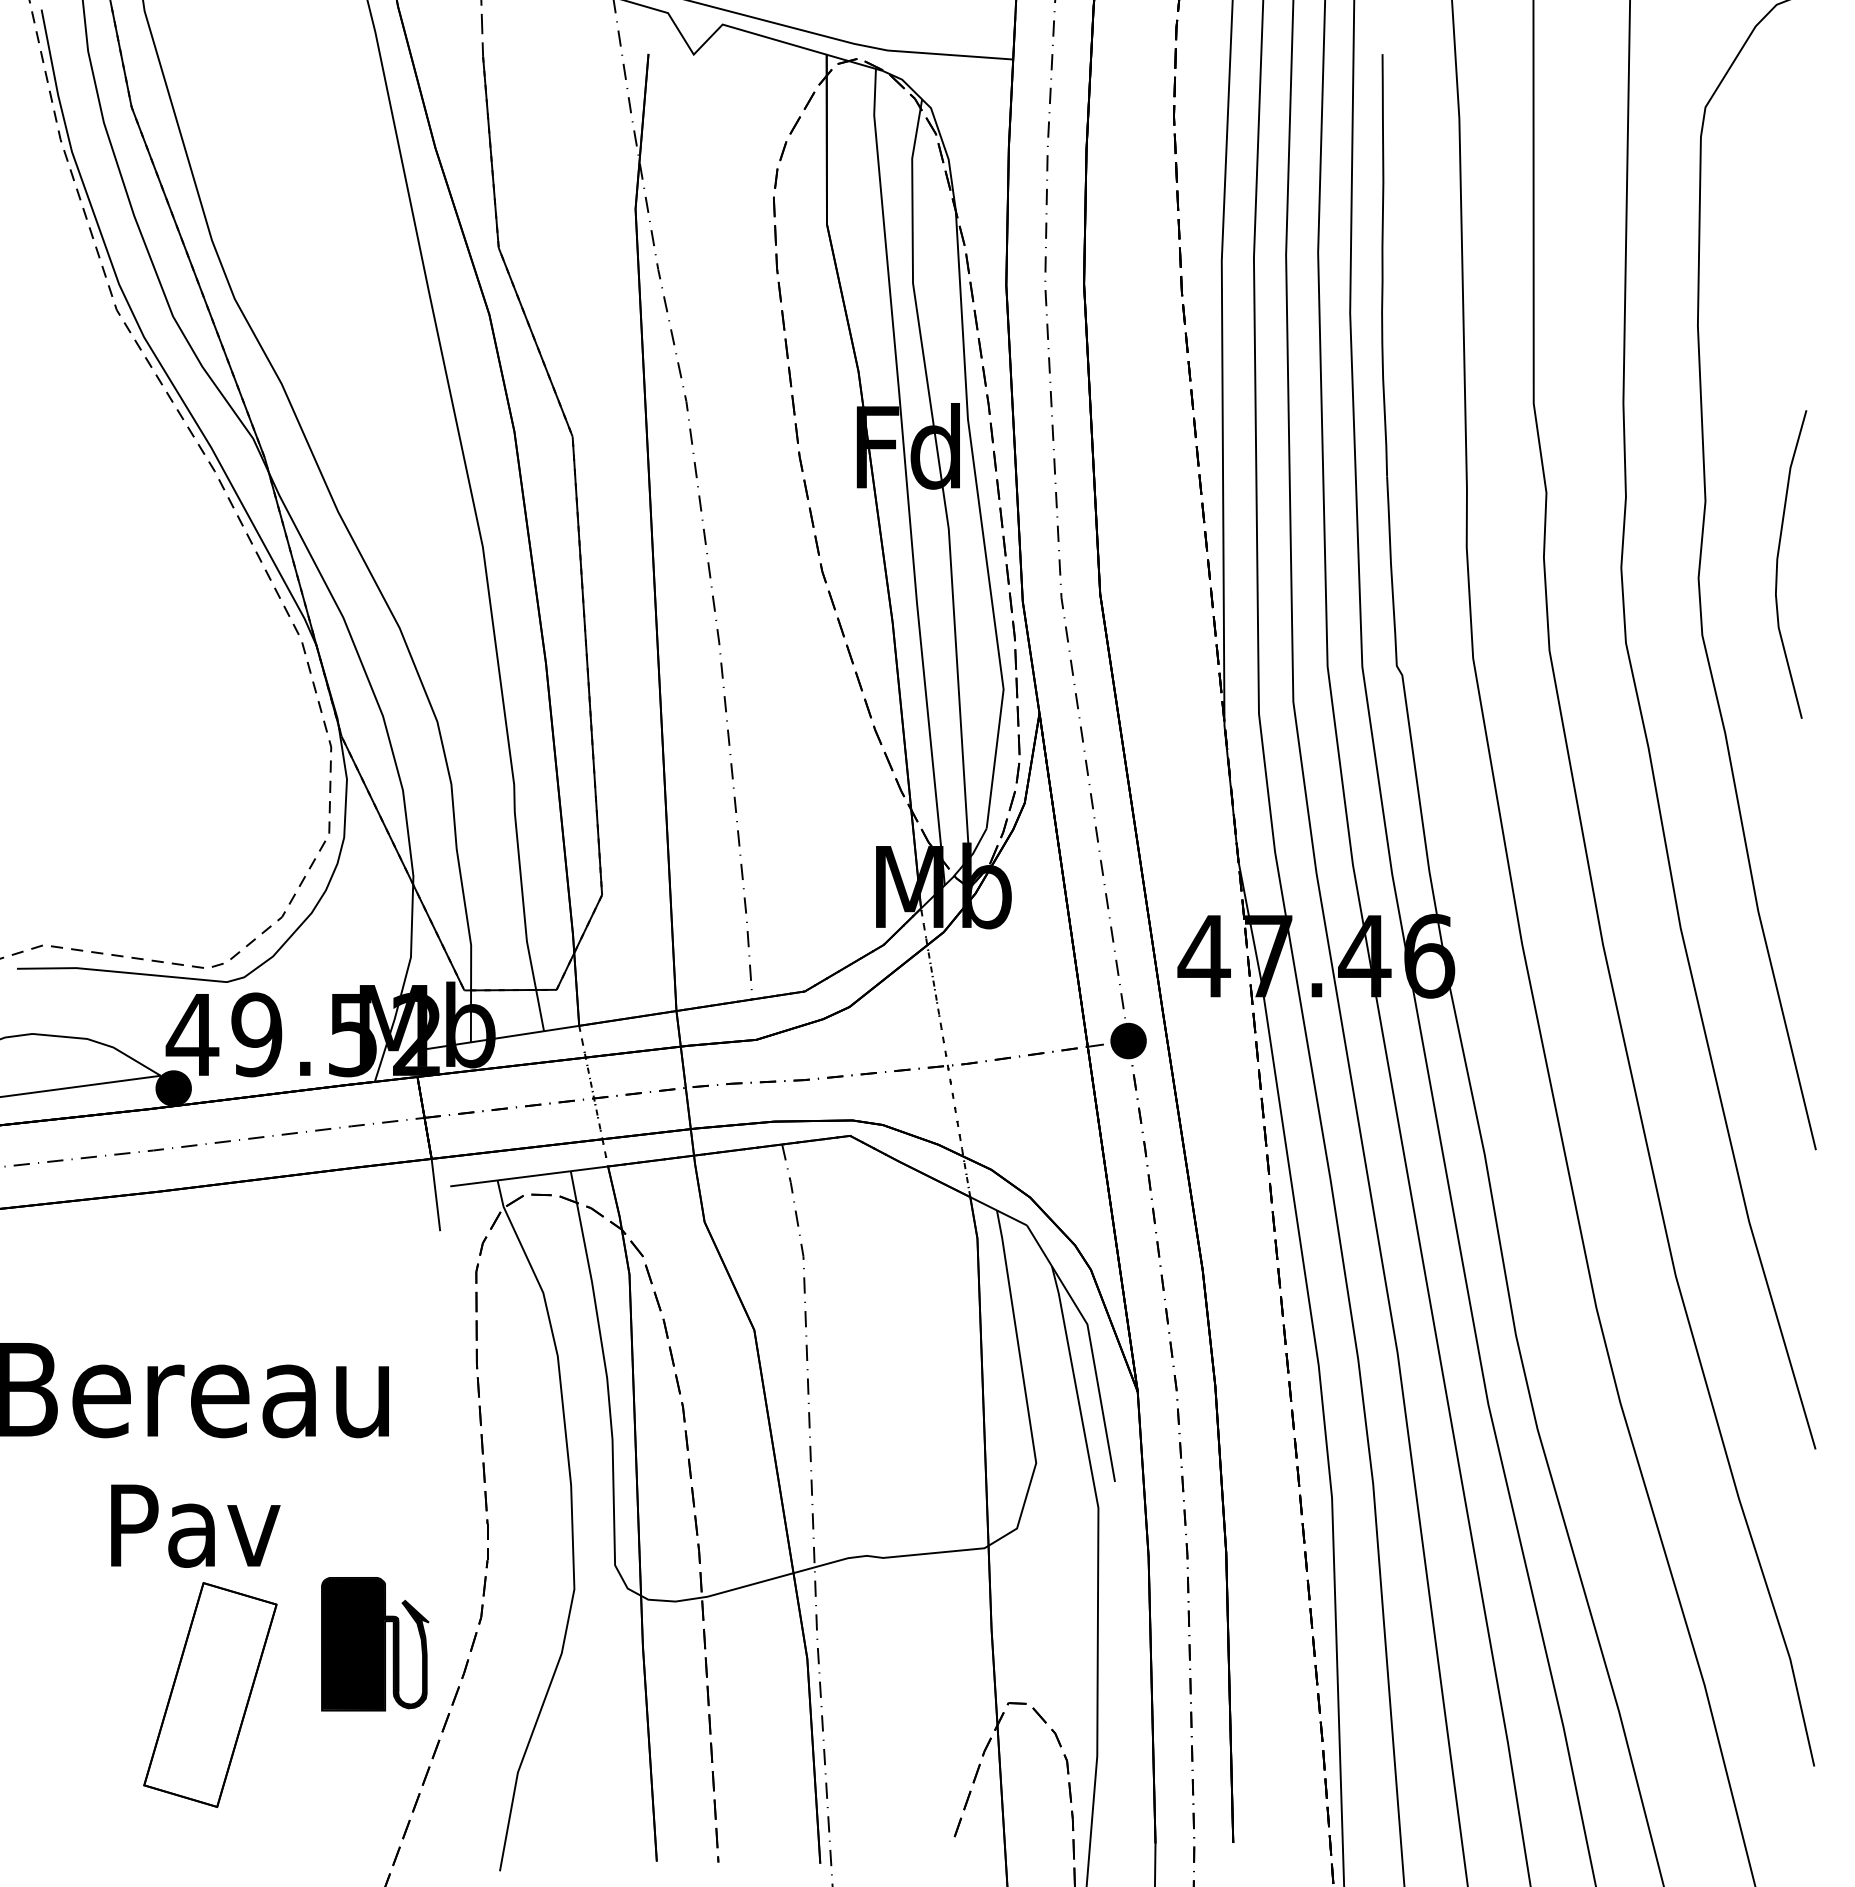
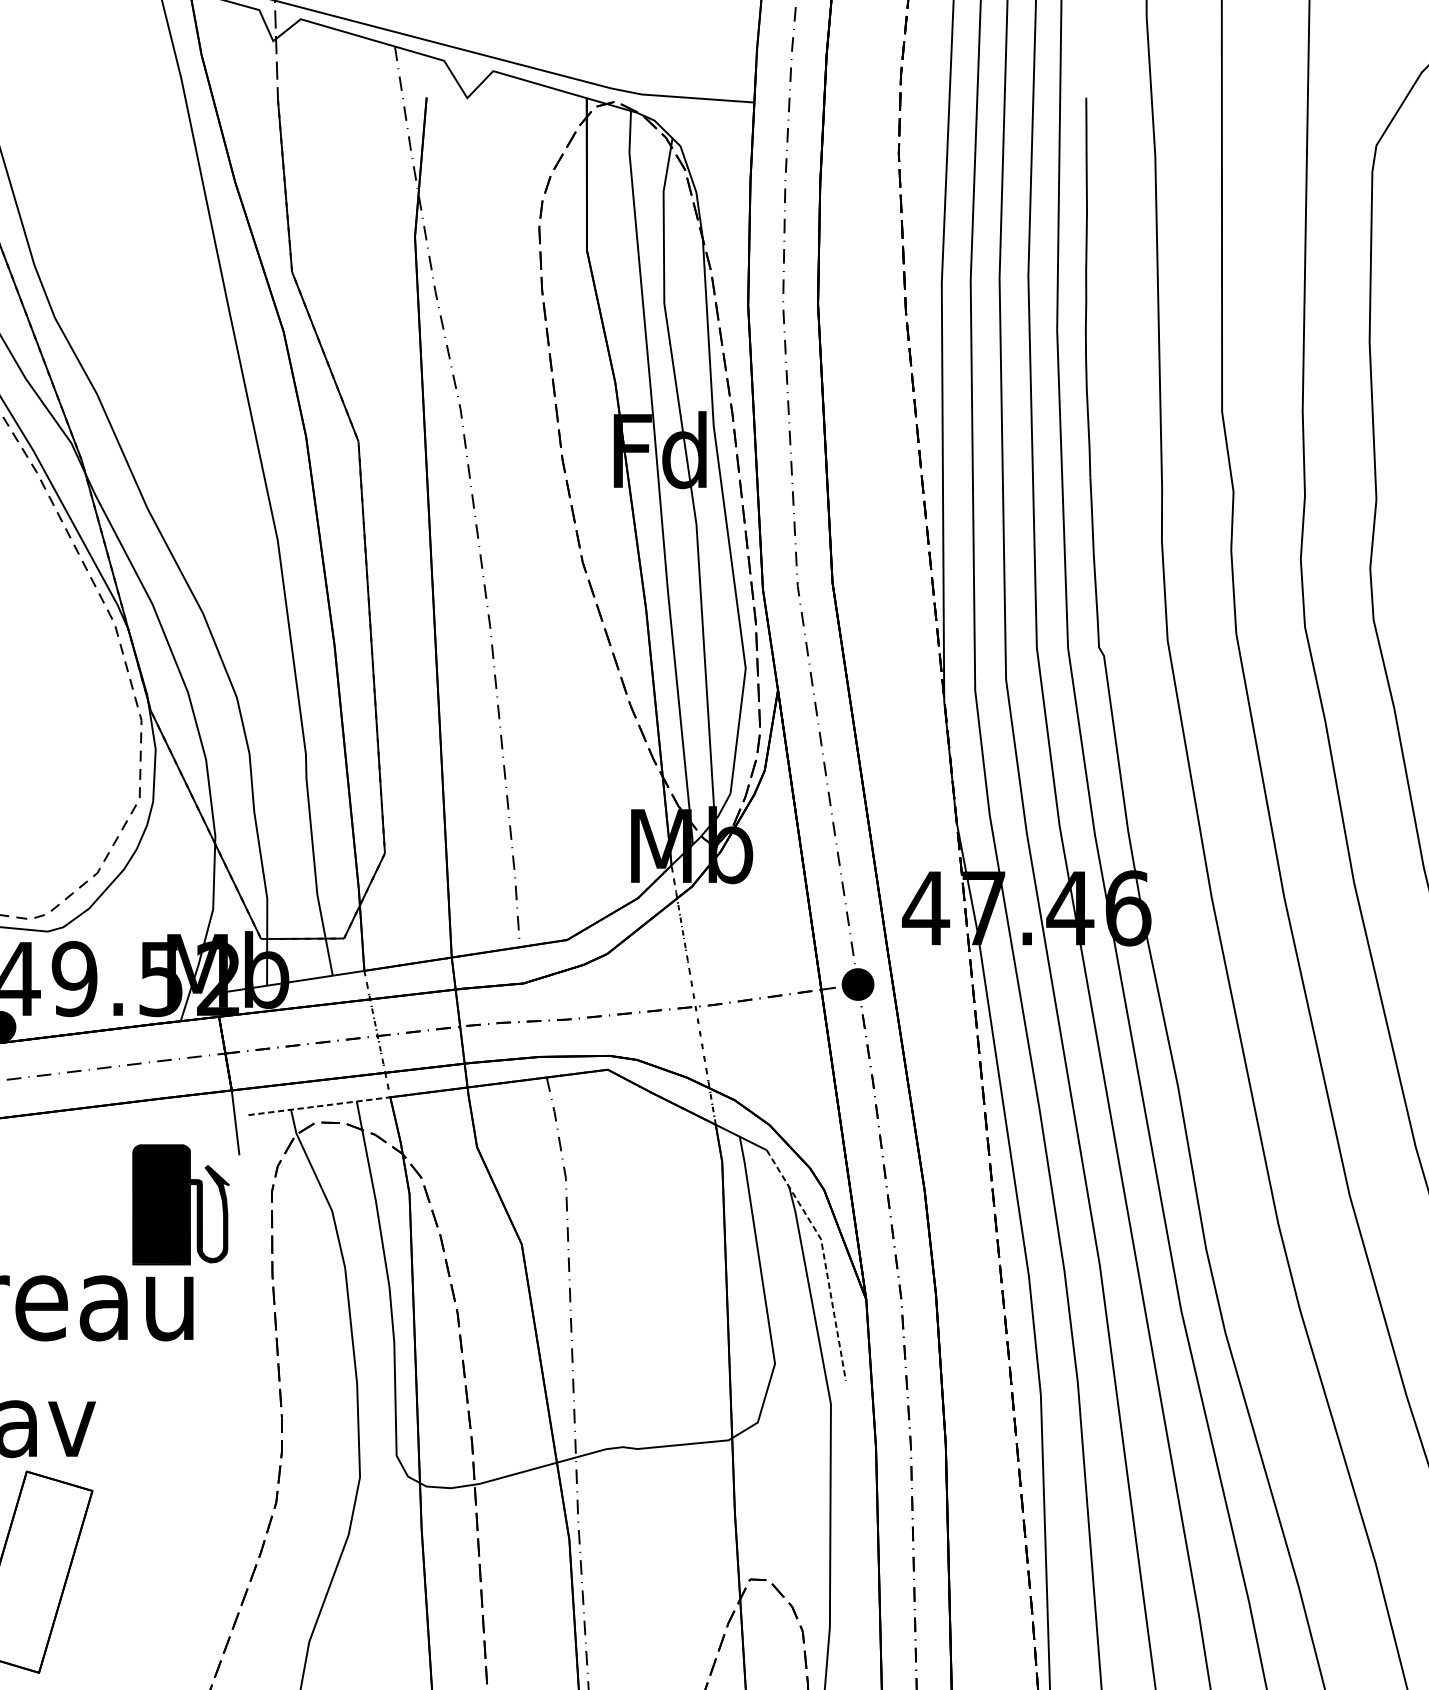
line: (529, 1176) -> (319, 1106), solid -> dashed
line: (1091, 1345) -> (824, 1258), solid -> dashed
part: (375, 1644) -> (181, 1205), moved

